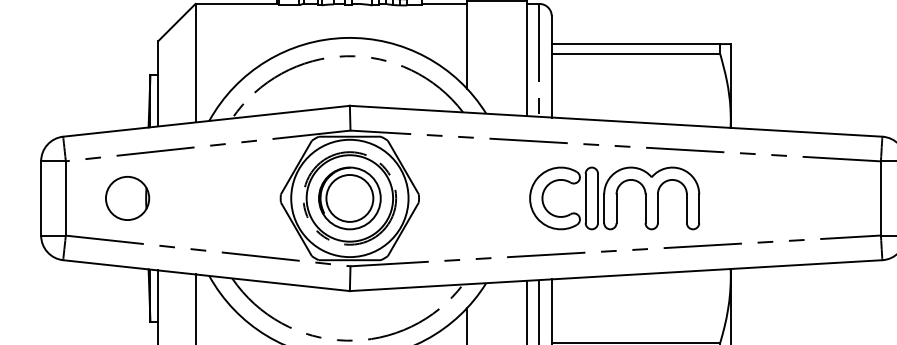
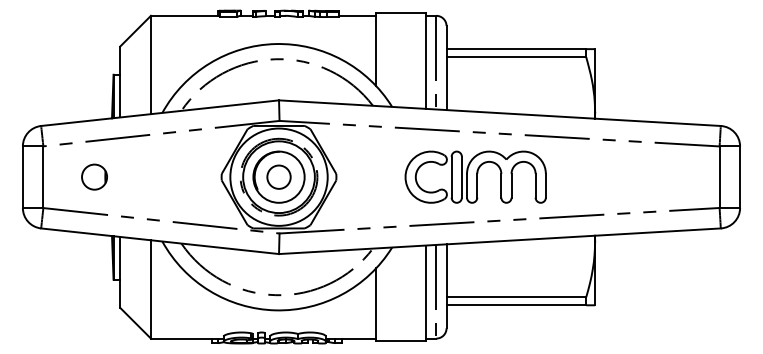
part: (127, 197) -> (94, 176), size x0.7
circle: (349, 197) -> (278, 176), size x0.6
part: (614, 197) -> (475, 176), moved

